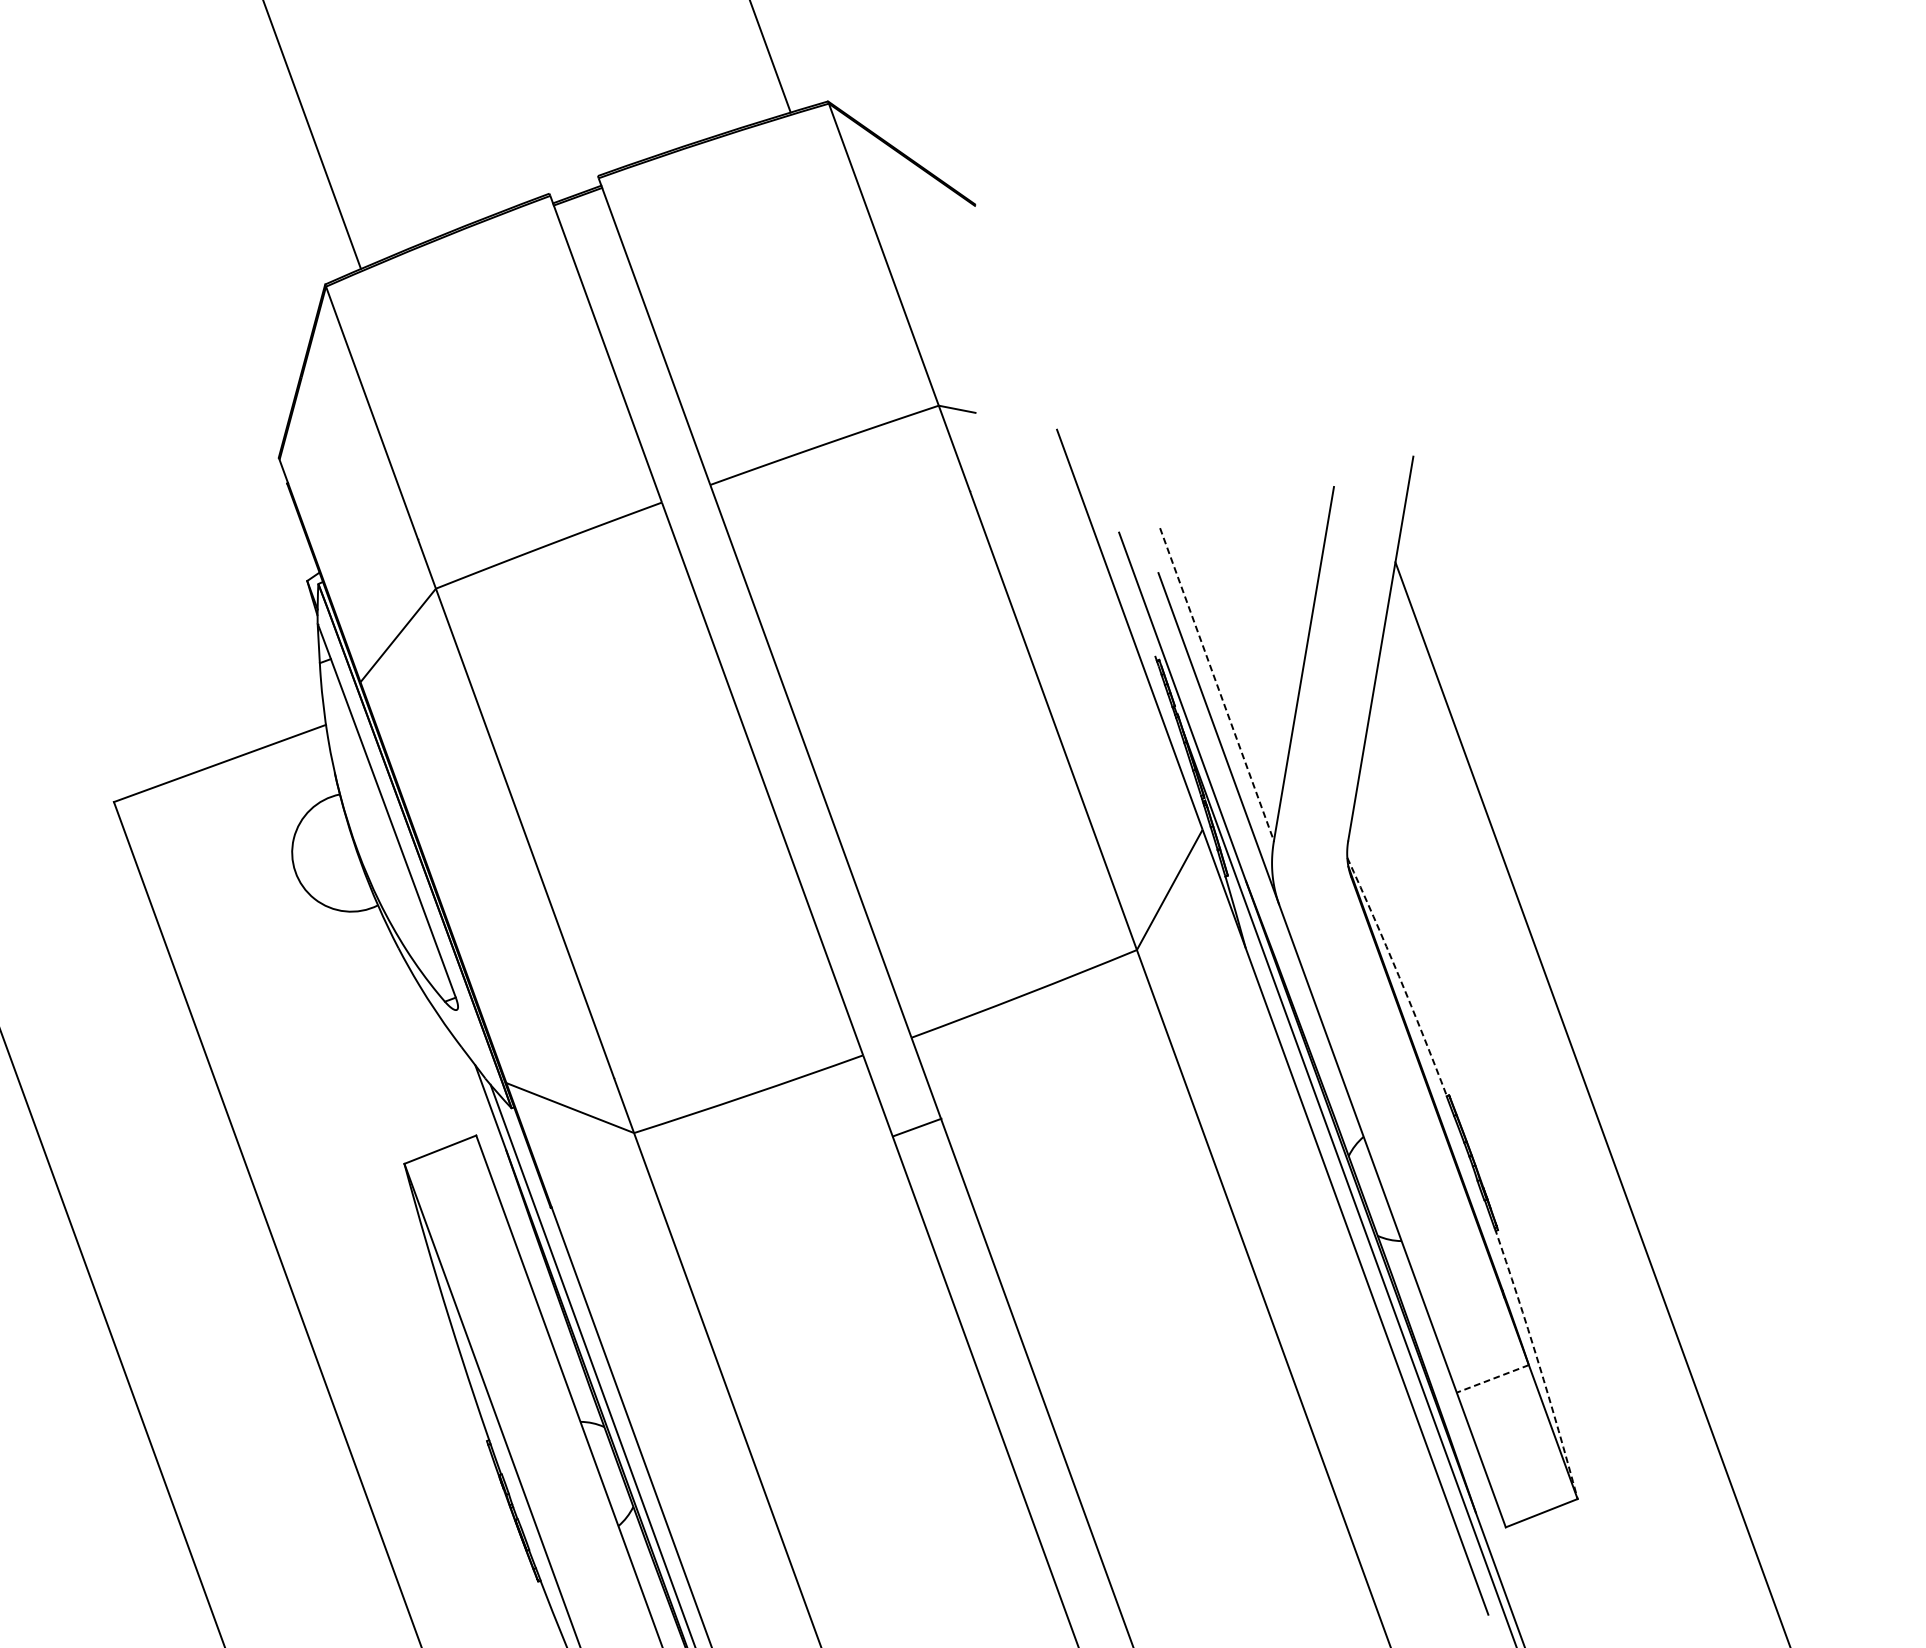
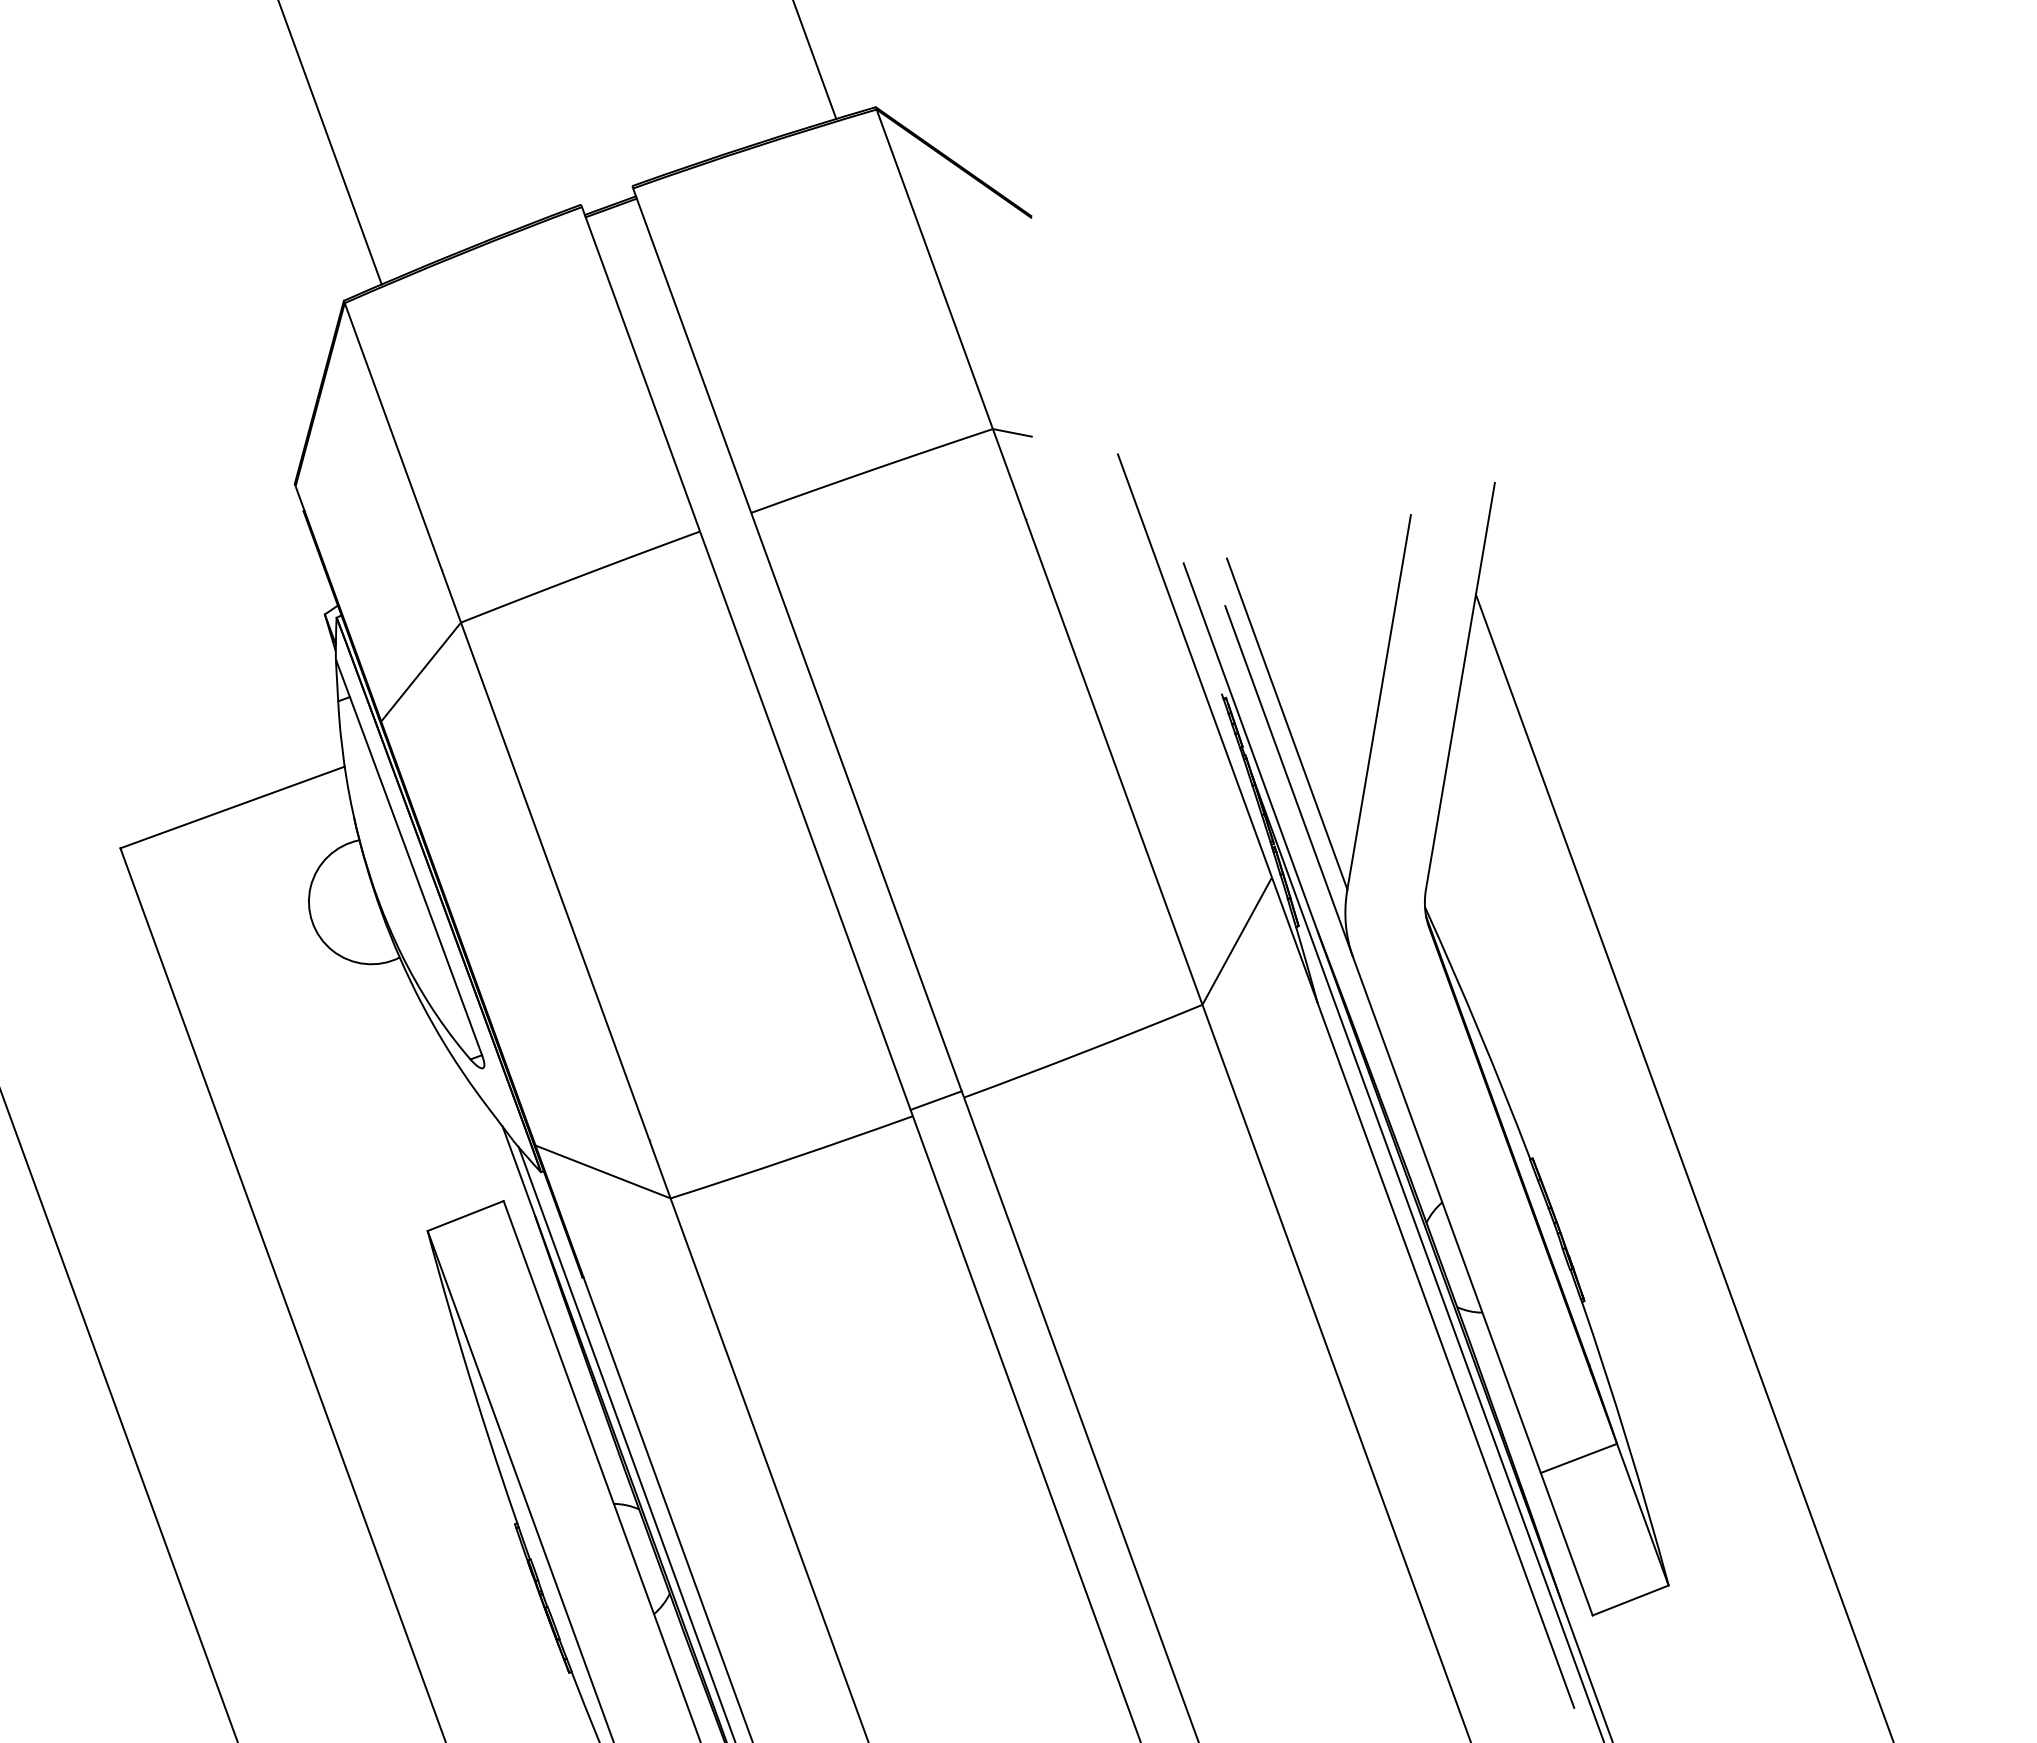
line: (1217, 685) -> (1287, 724), dashed -> solid
arc: (1398, 976) -> (1479, 1032), dashed -> solid
line: (916, 1127) -> (935, 1100), moved
arc: (1538, 1362) -> (1627, 1441), dashed -> solid
line: (1492, 1378) -> (1578, 1458), dashed -> solid

